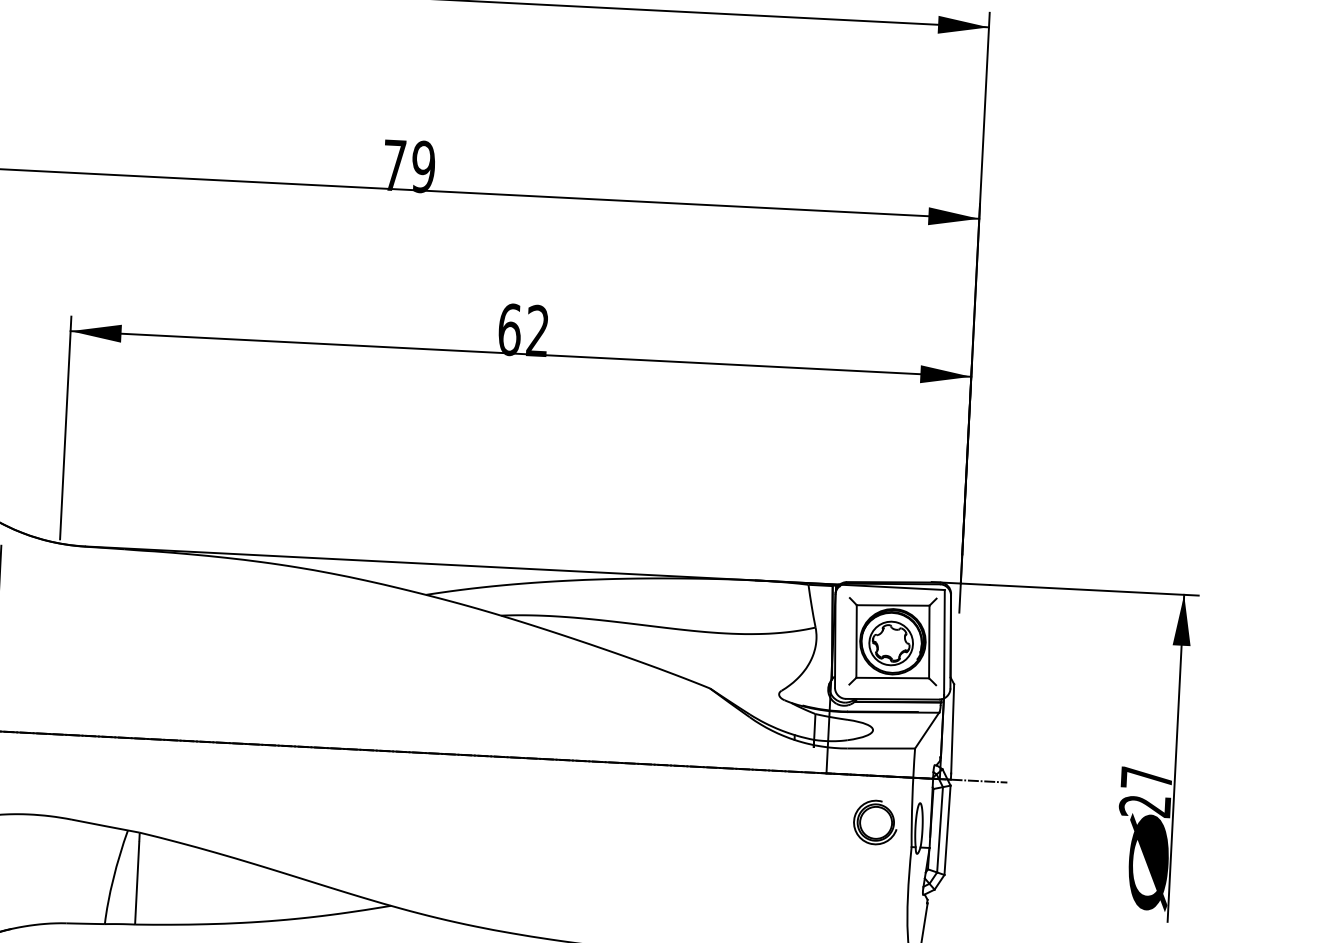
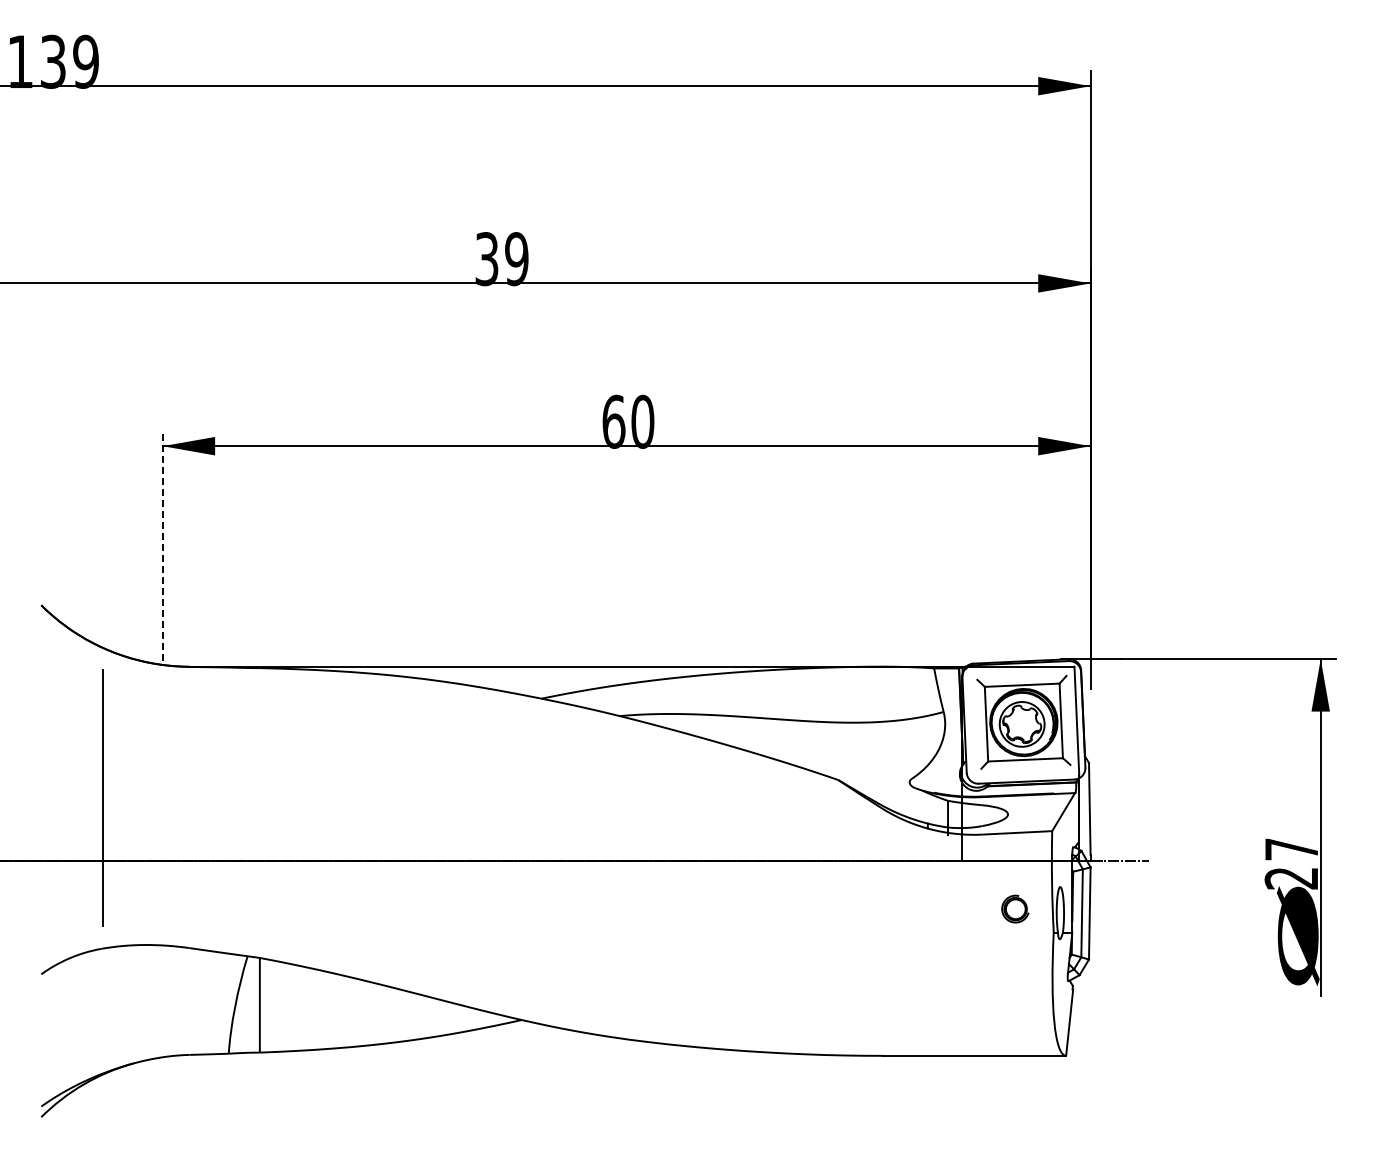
text: (394, 165) -> (486, 259), 79 -> 39
text: (537, 330) -> (642, 421), 62 -> 60
line: (65, 427) -> (162, 545), solid -> dashed
part: (875, 821) -> (1015, 908), size x0.6

